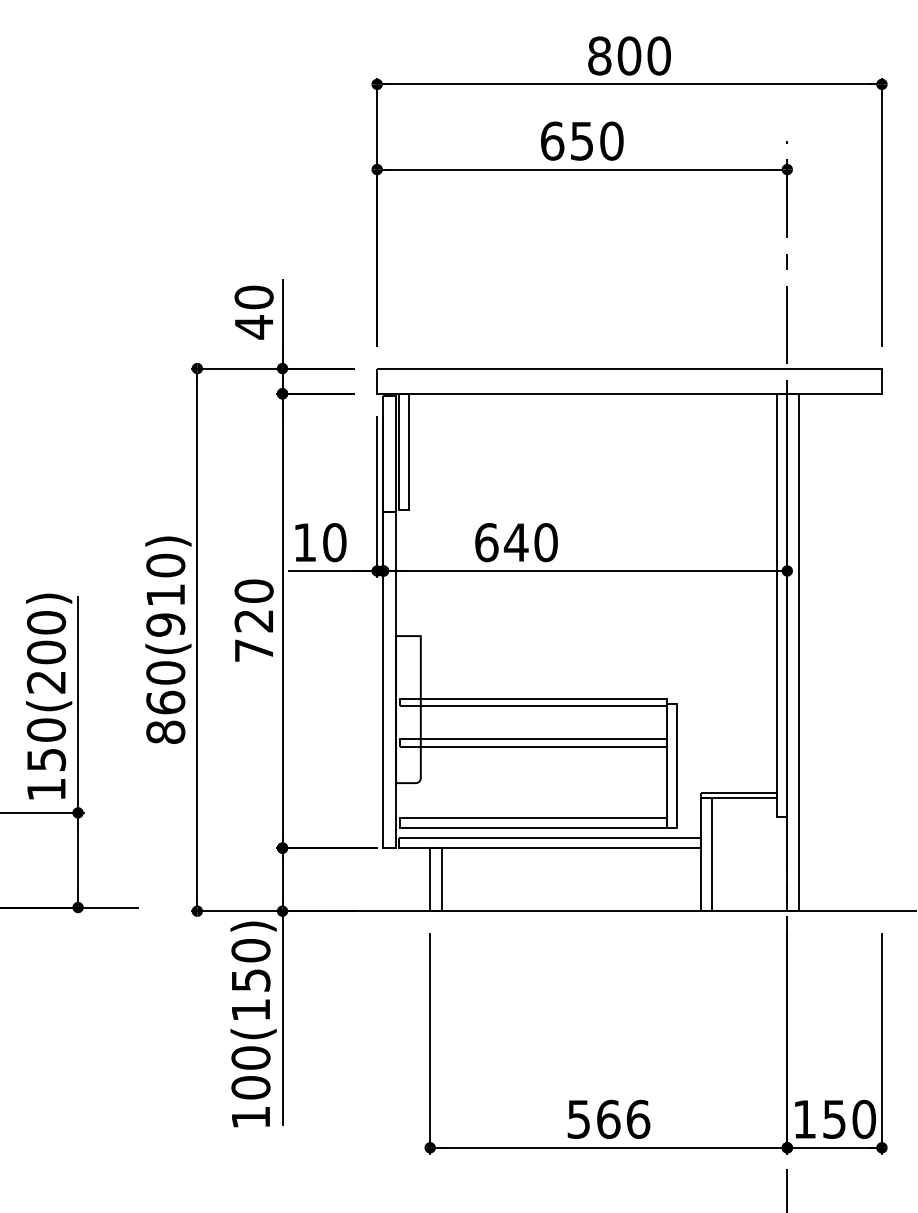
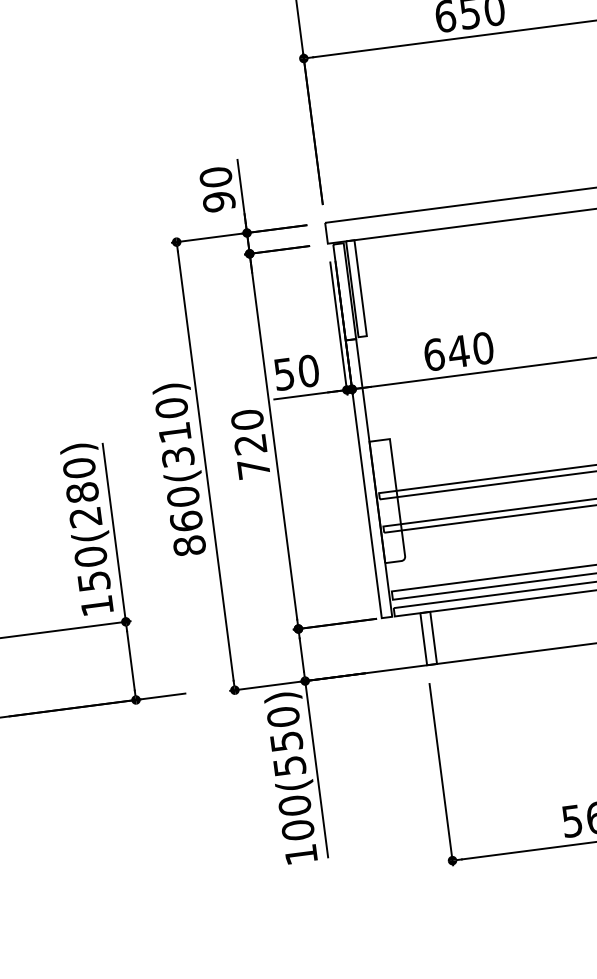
text: (253, 327) -> (218, 202), 40 -> 90
text: (304, 542) -> (283, 374), 10 -> 50
text: (165, 624) -> (177, 456), 860(910) -> 860(310)
text: (46, 652) -> (82, 492), 150(200) -> 150(280)
text: (251, 1010) -> (290, 766), 100(150) -> 100(550)

